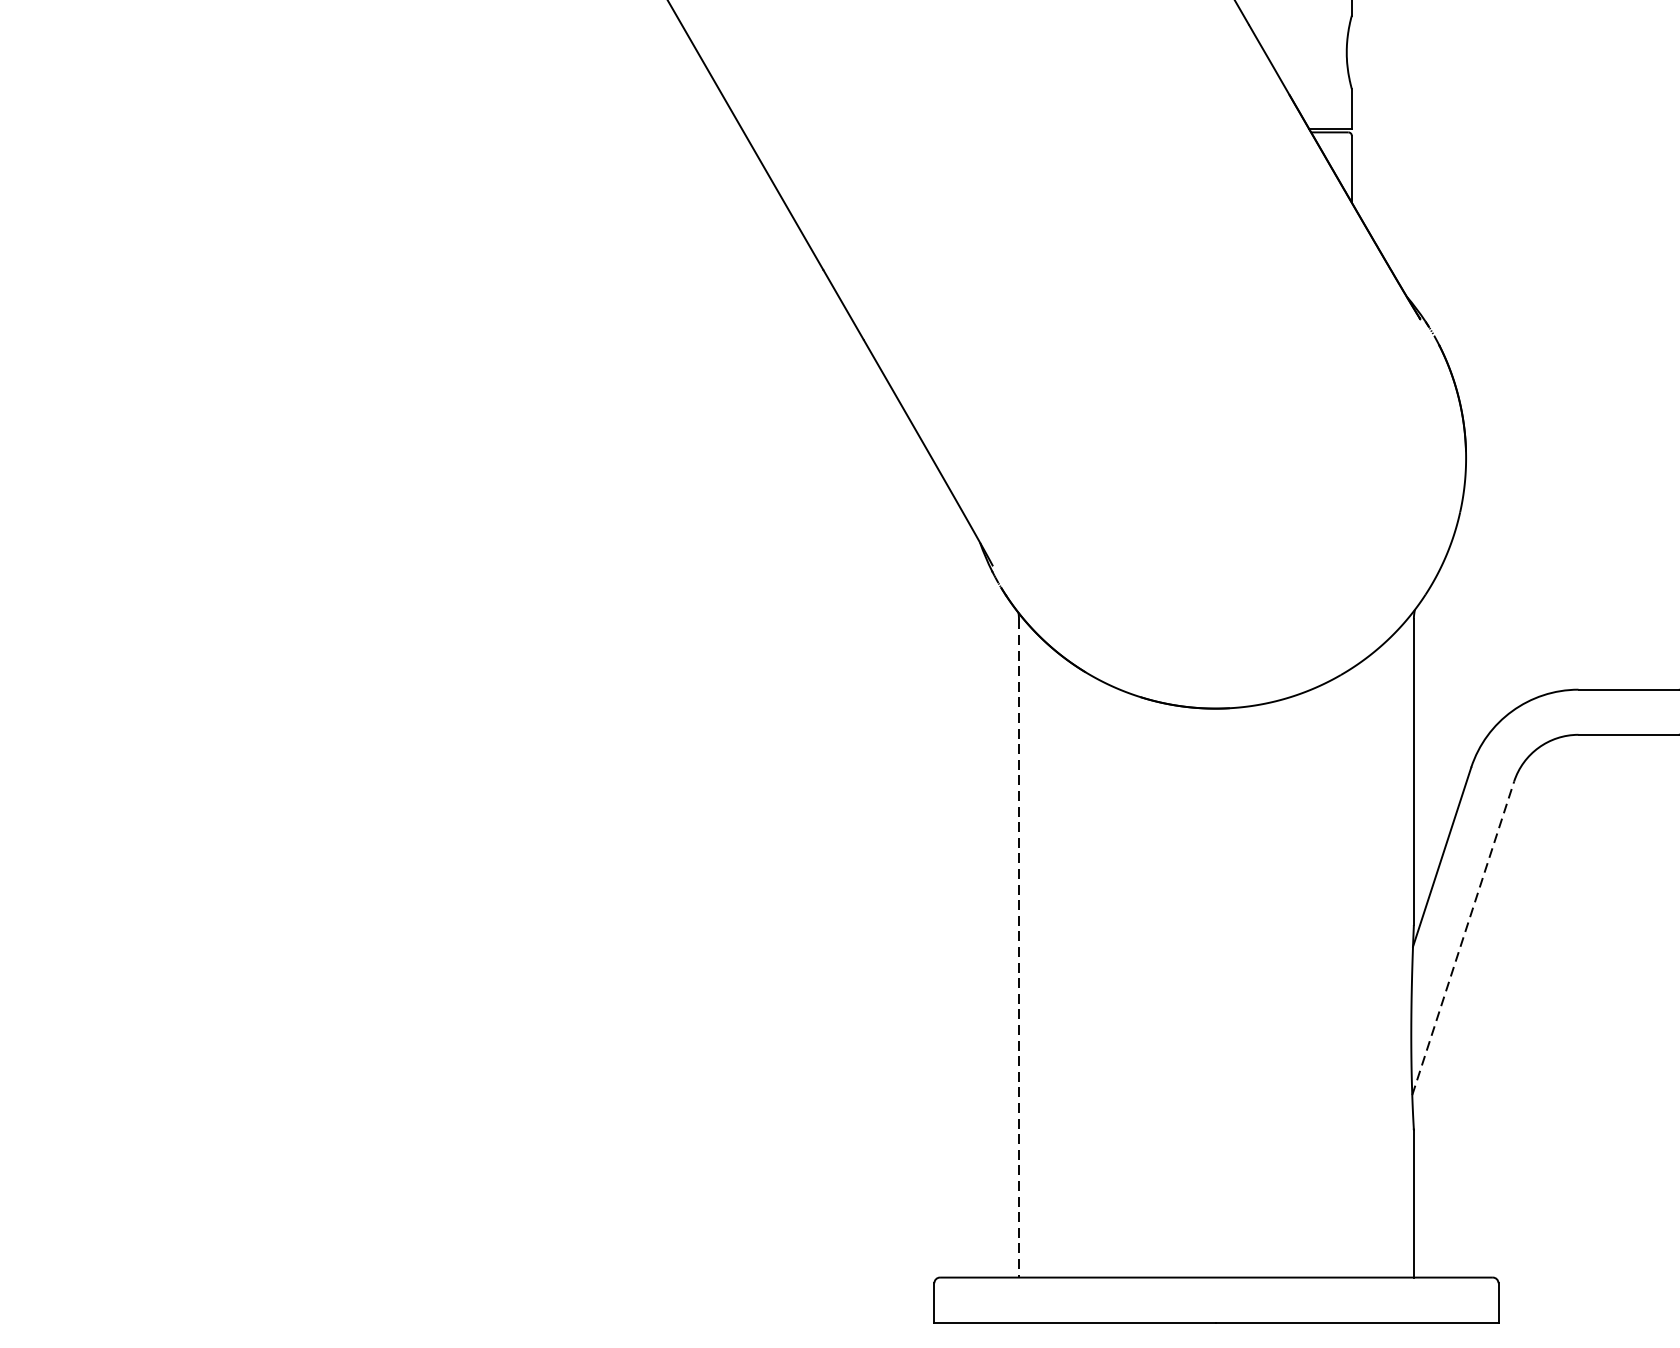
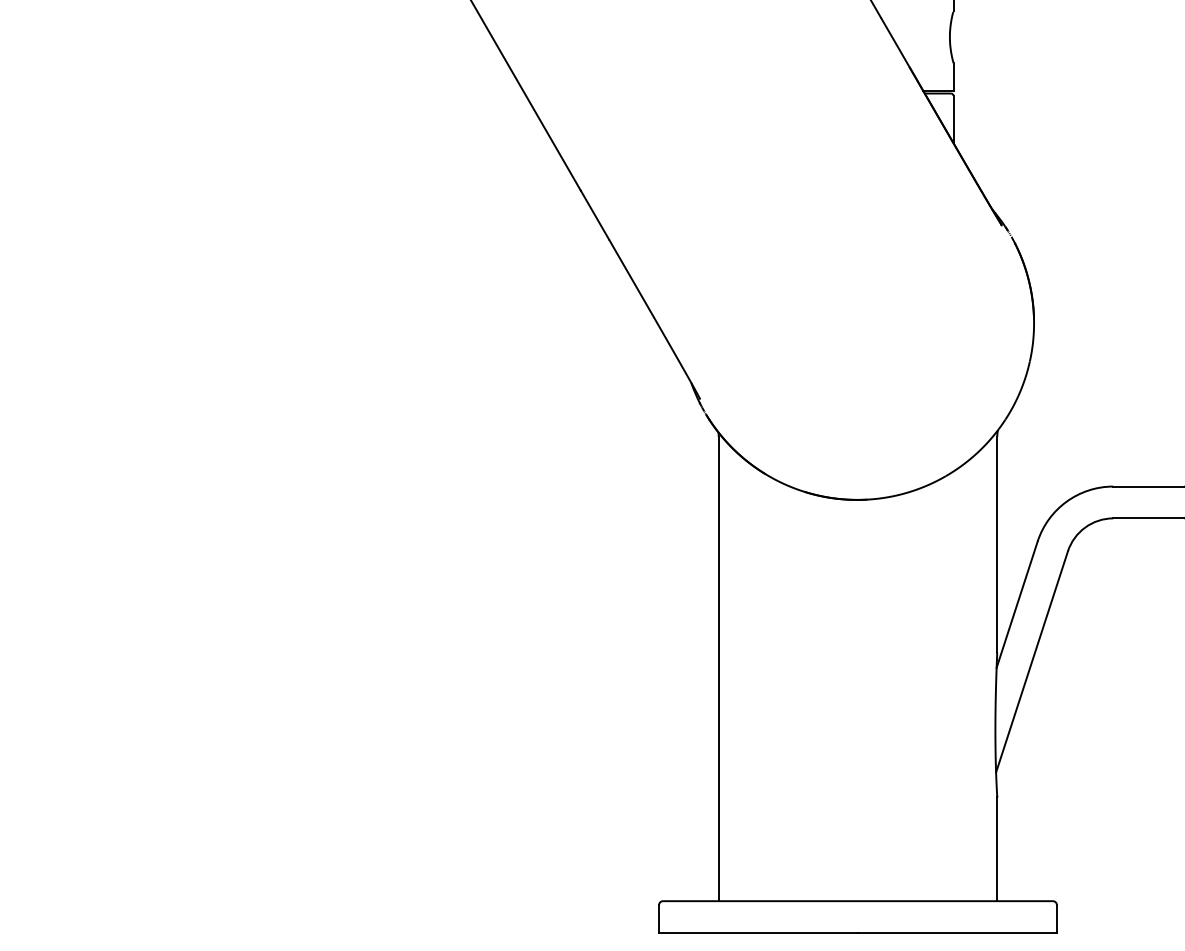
line: (1463, 937) -> (1032, 661), dashed -> solid
line: (1018, 949) -> (718, 669), dashed -> solid

